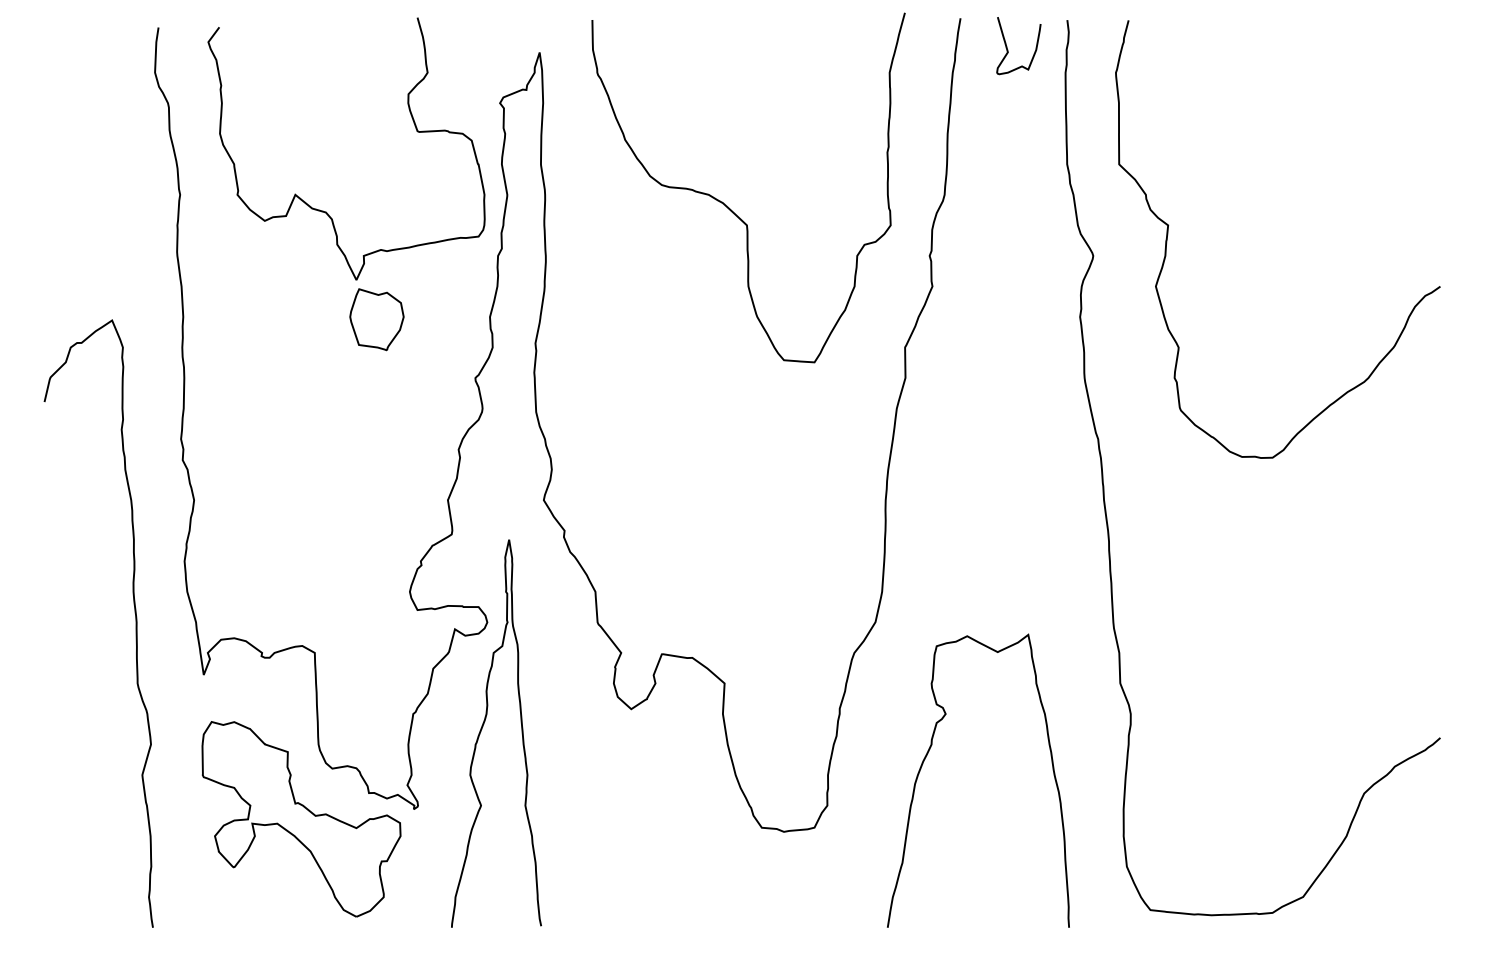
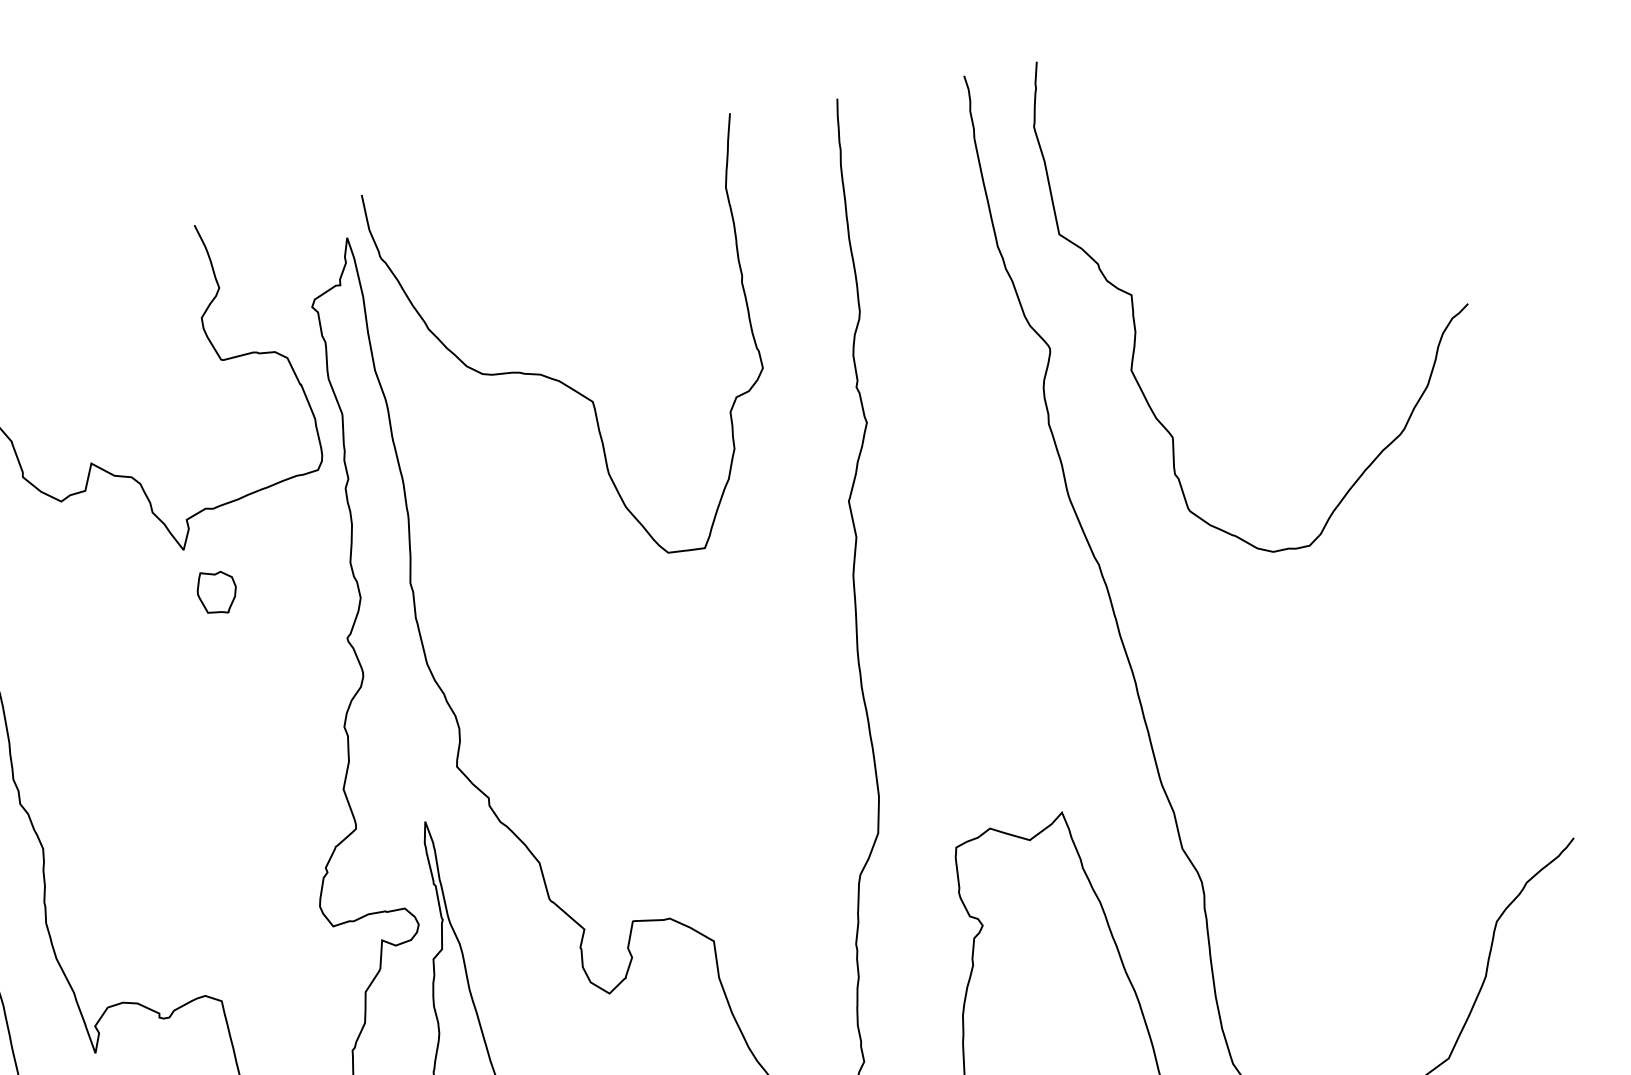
curve: (1008, 49) -> (901, 124), removed
curve: (728, 206) -> (566, 383), moved
part: (376, 319) -> (216, 592), size x0.6

